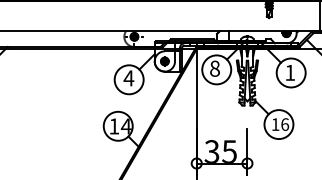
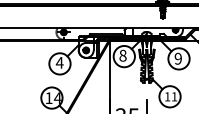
text: (290, 72) -> (178, 58), 1 -> 9
text: (285, 124) -> (174, 96), 16 -> 11

